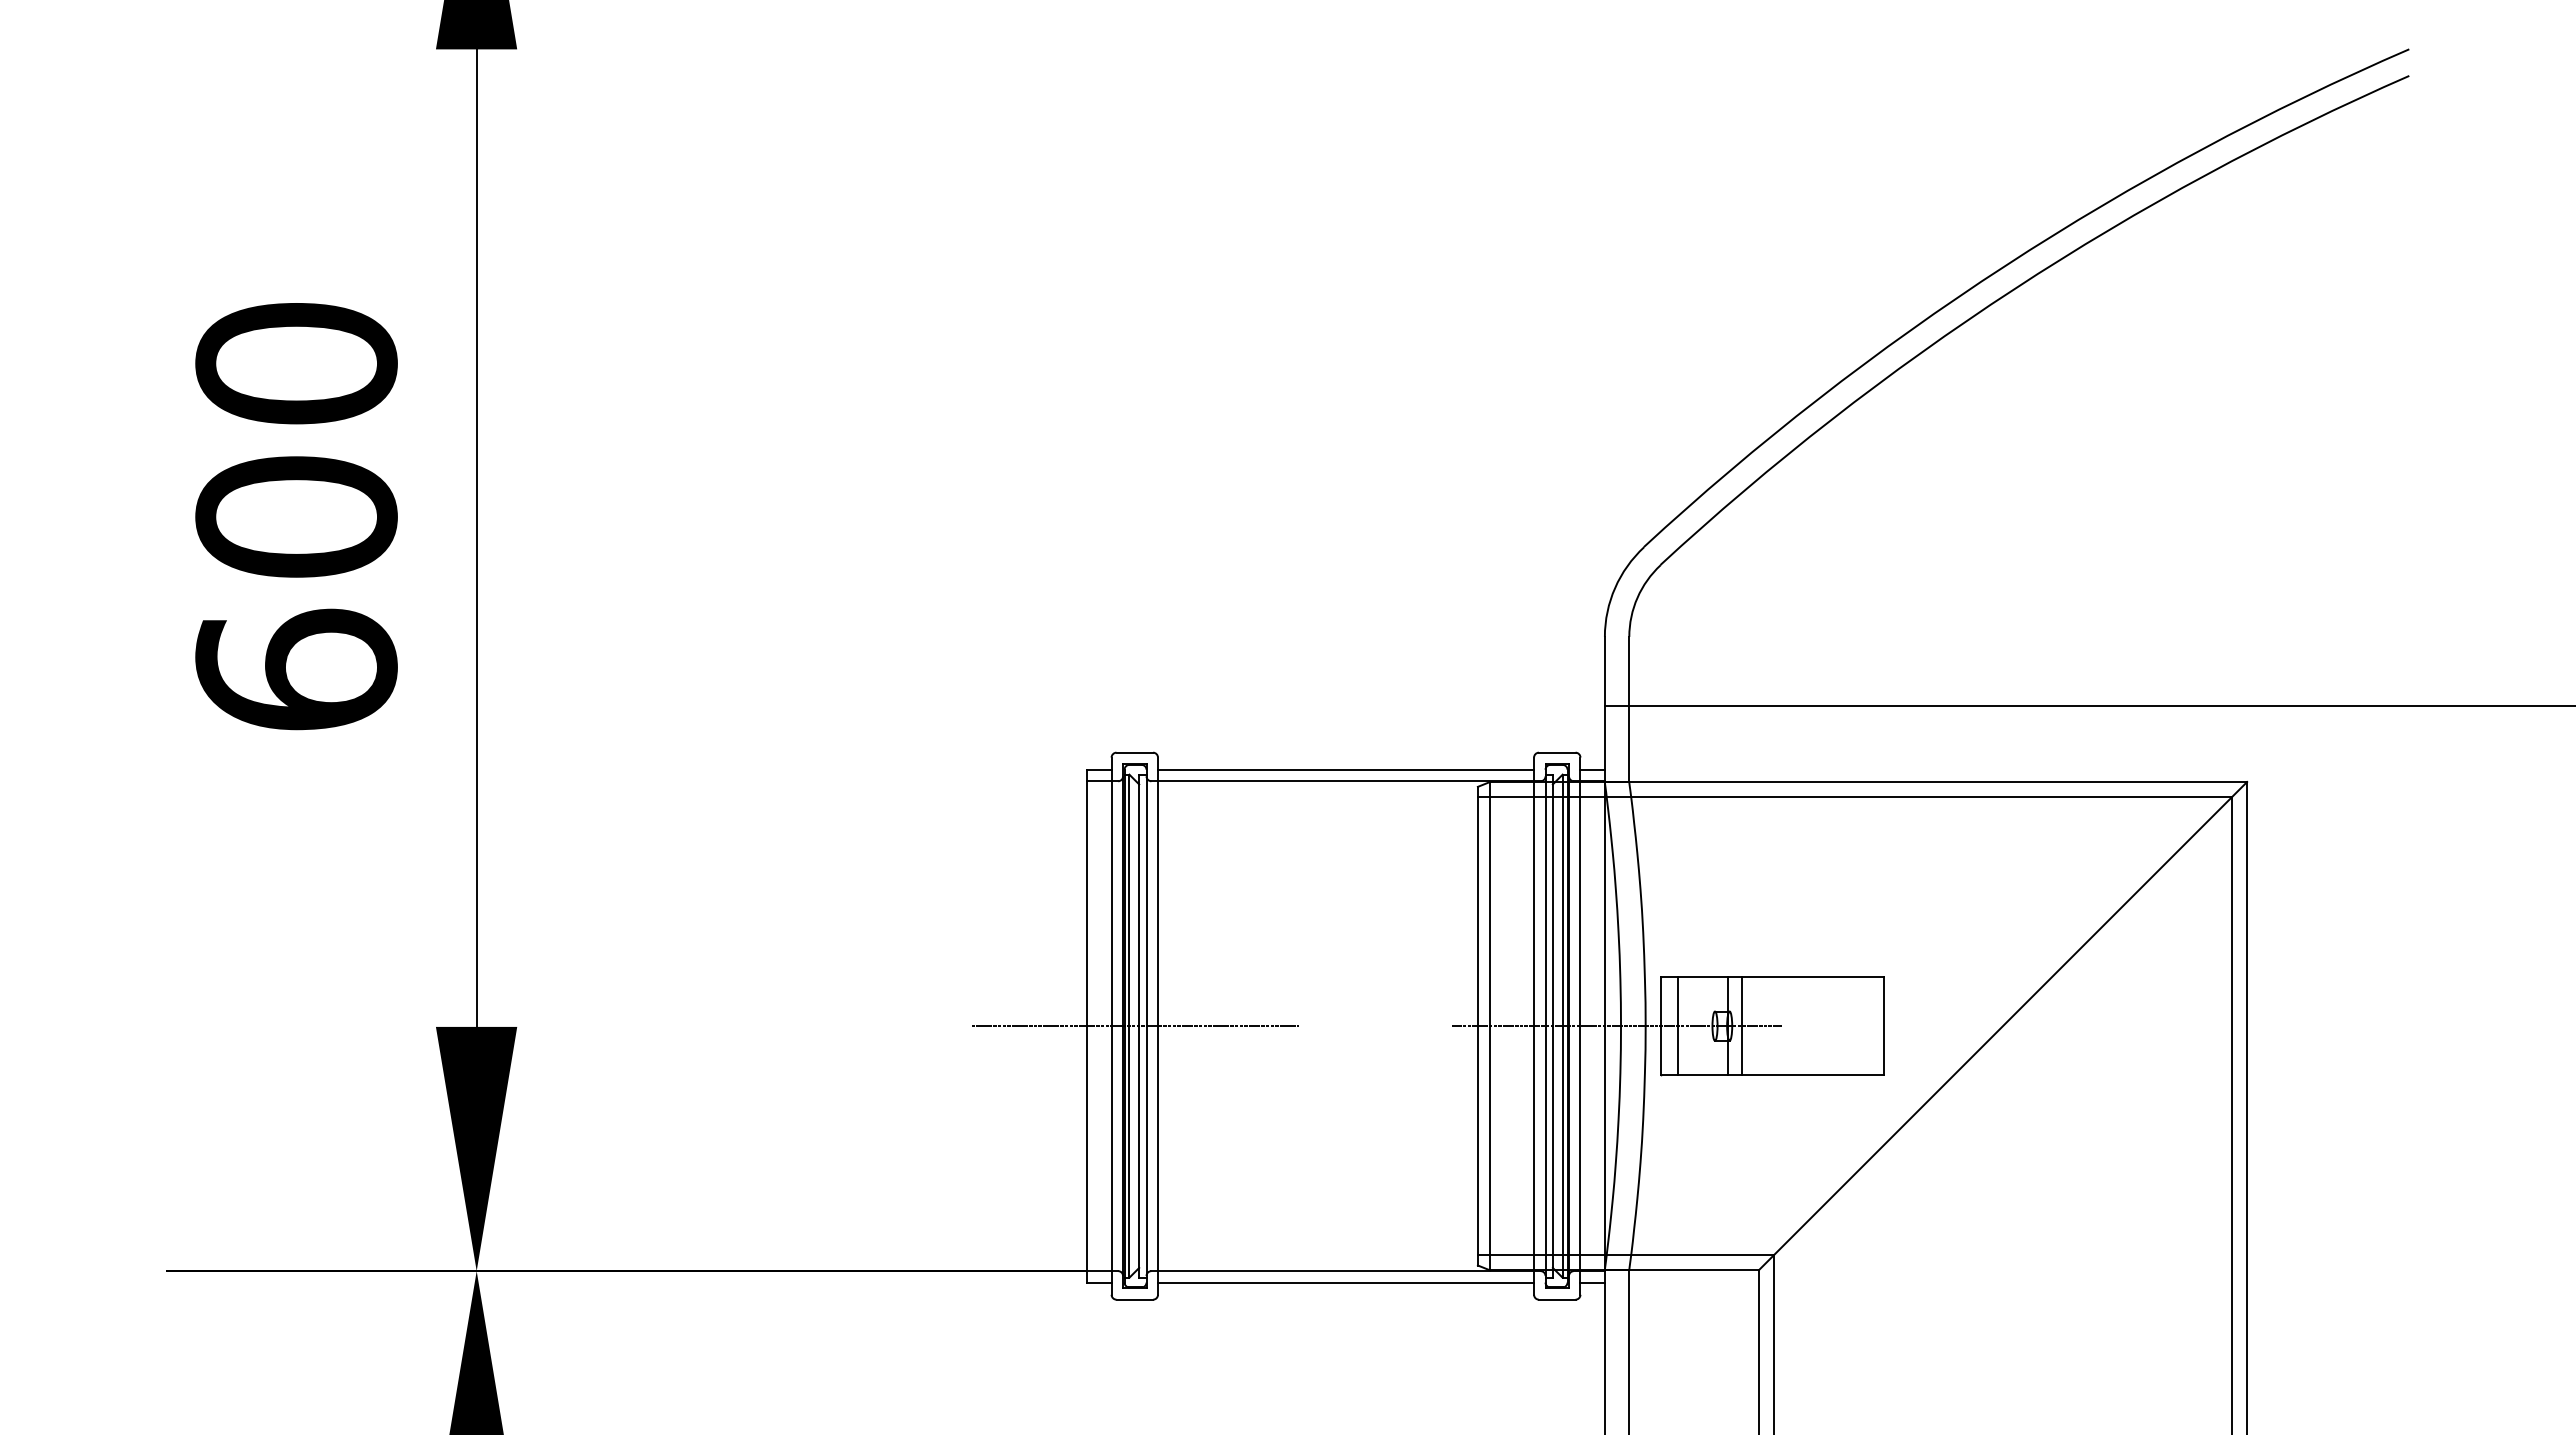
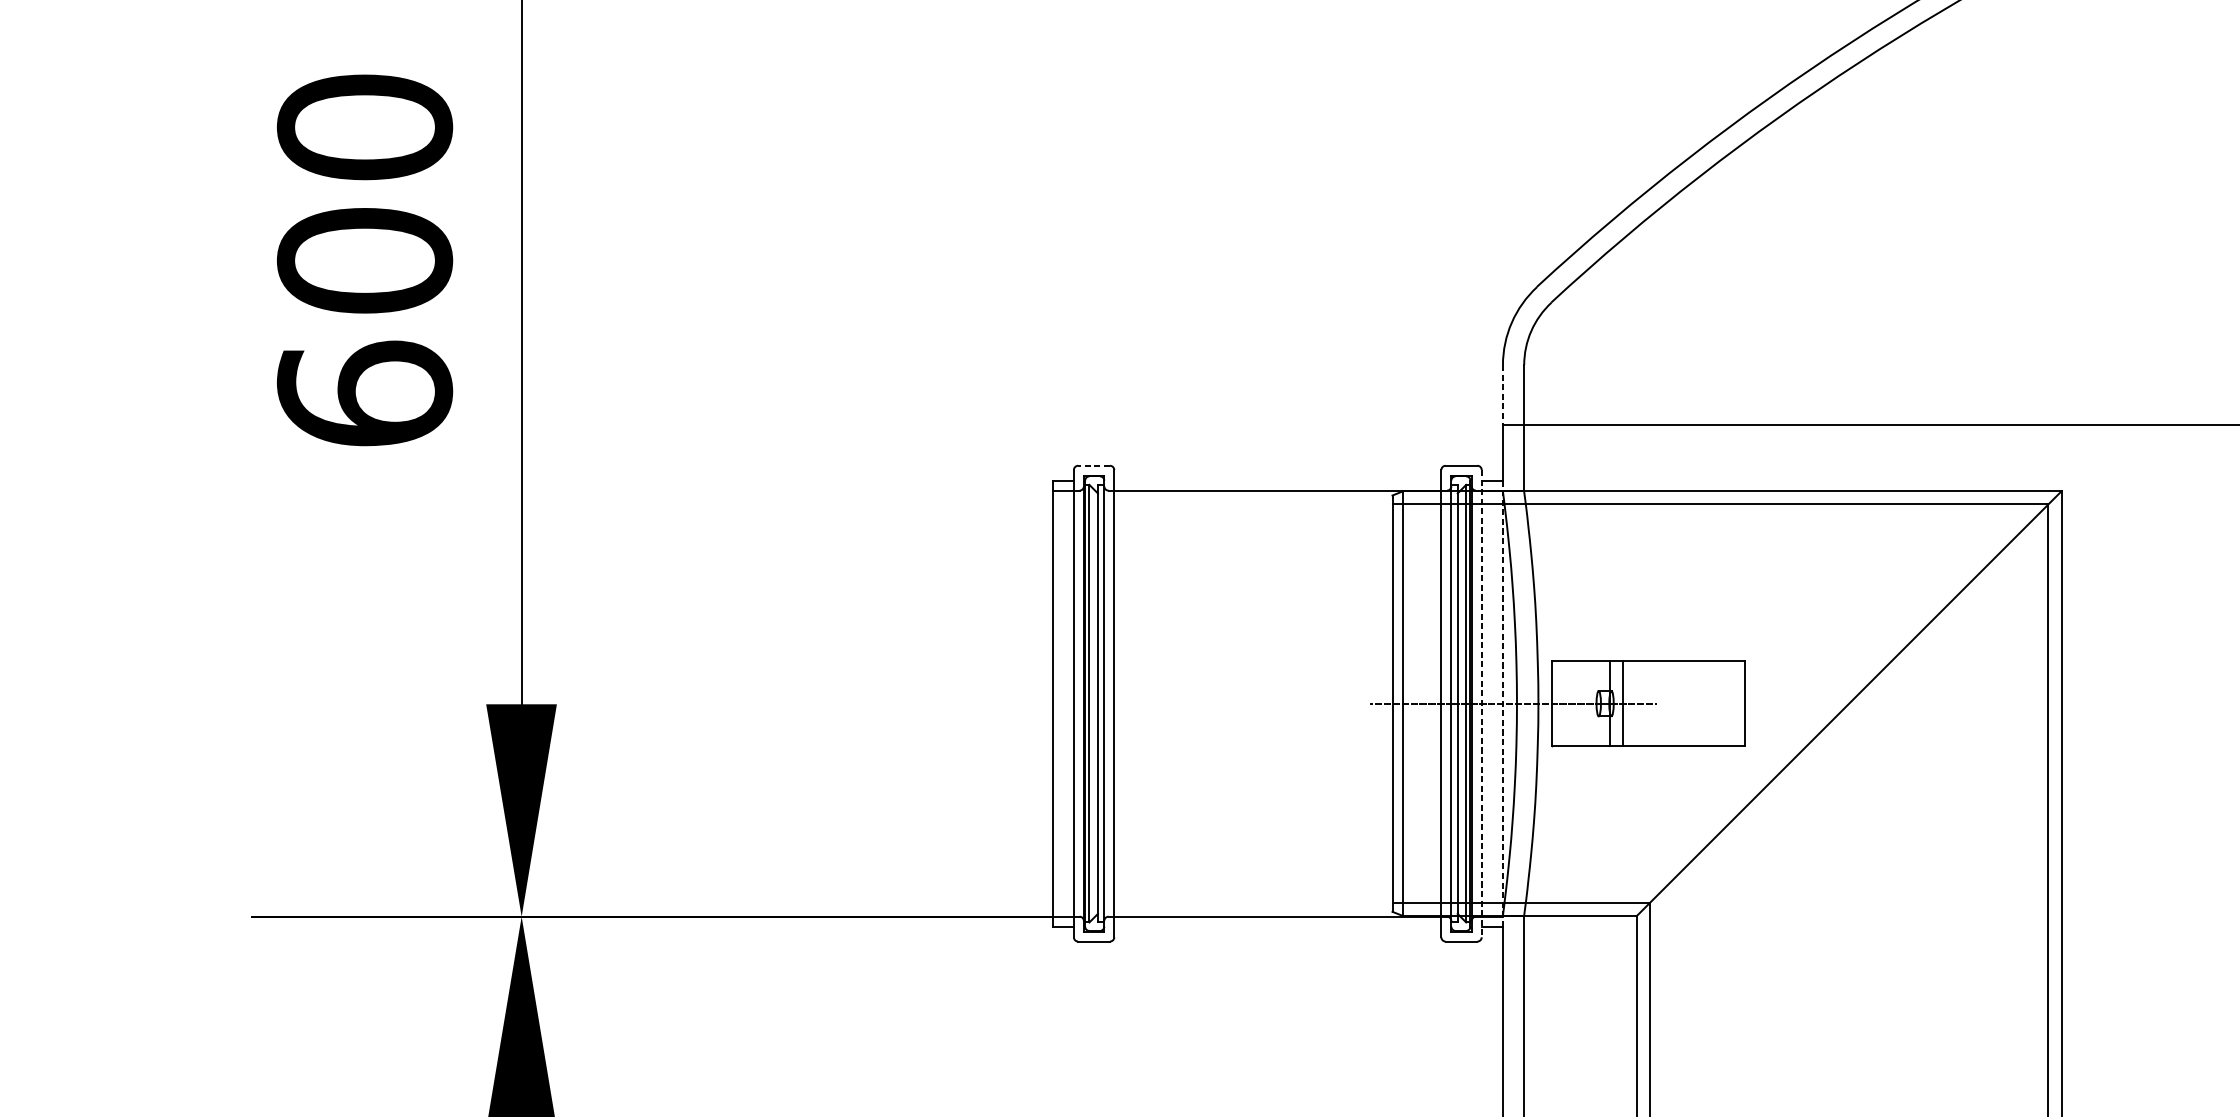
line: (1604, 671) -> (1502, 395), solid -> dashed
line: (1134, 752) -> (1093, 465), solid -> dashed
line: (1346, 769) -> (1278, 480), removed
line: (1135, 1026) -> (1094, 703), removed
line: (1580, 1026) -> (1481, 703), solid -> dashed
line: (1604, 1026) -> (1502, 703), solid -> dashed
line: (1677, 1026) -> (1566, 703), removed
line: (1346, 1282) -> (1278, 926), removed

